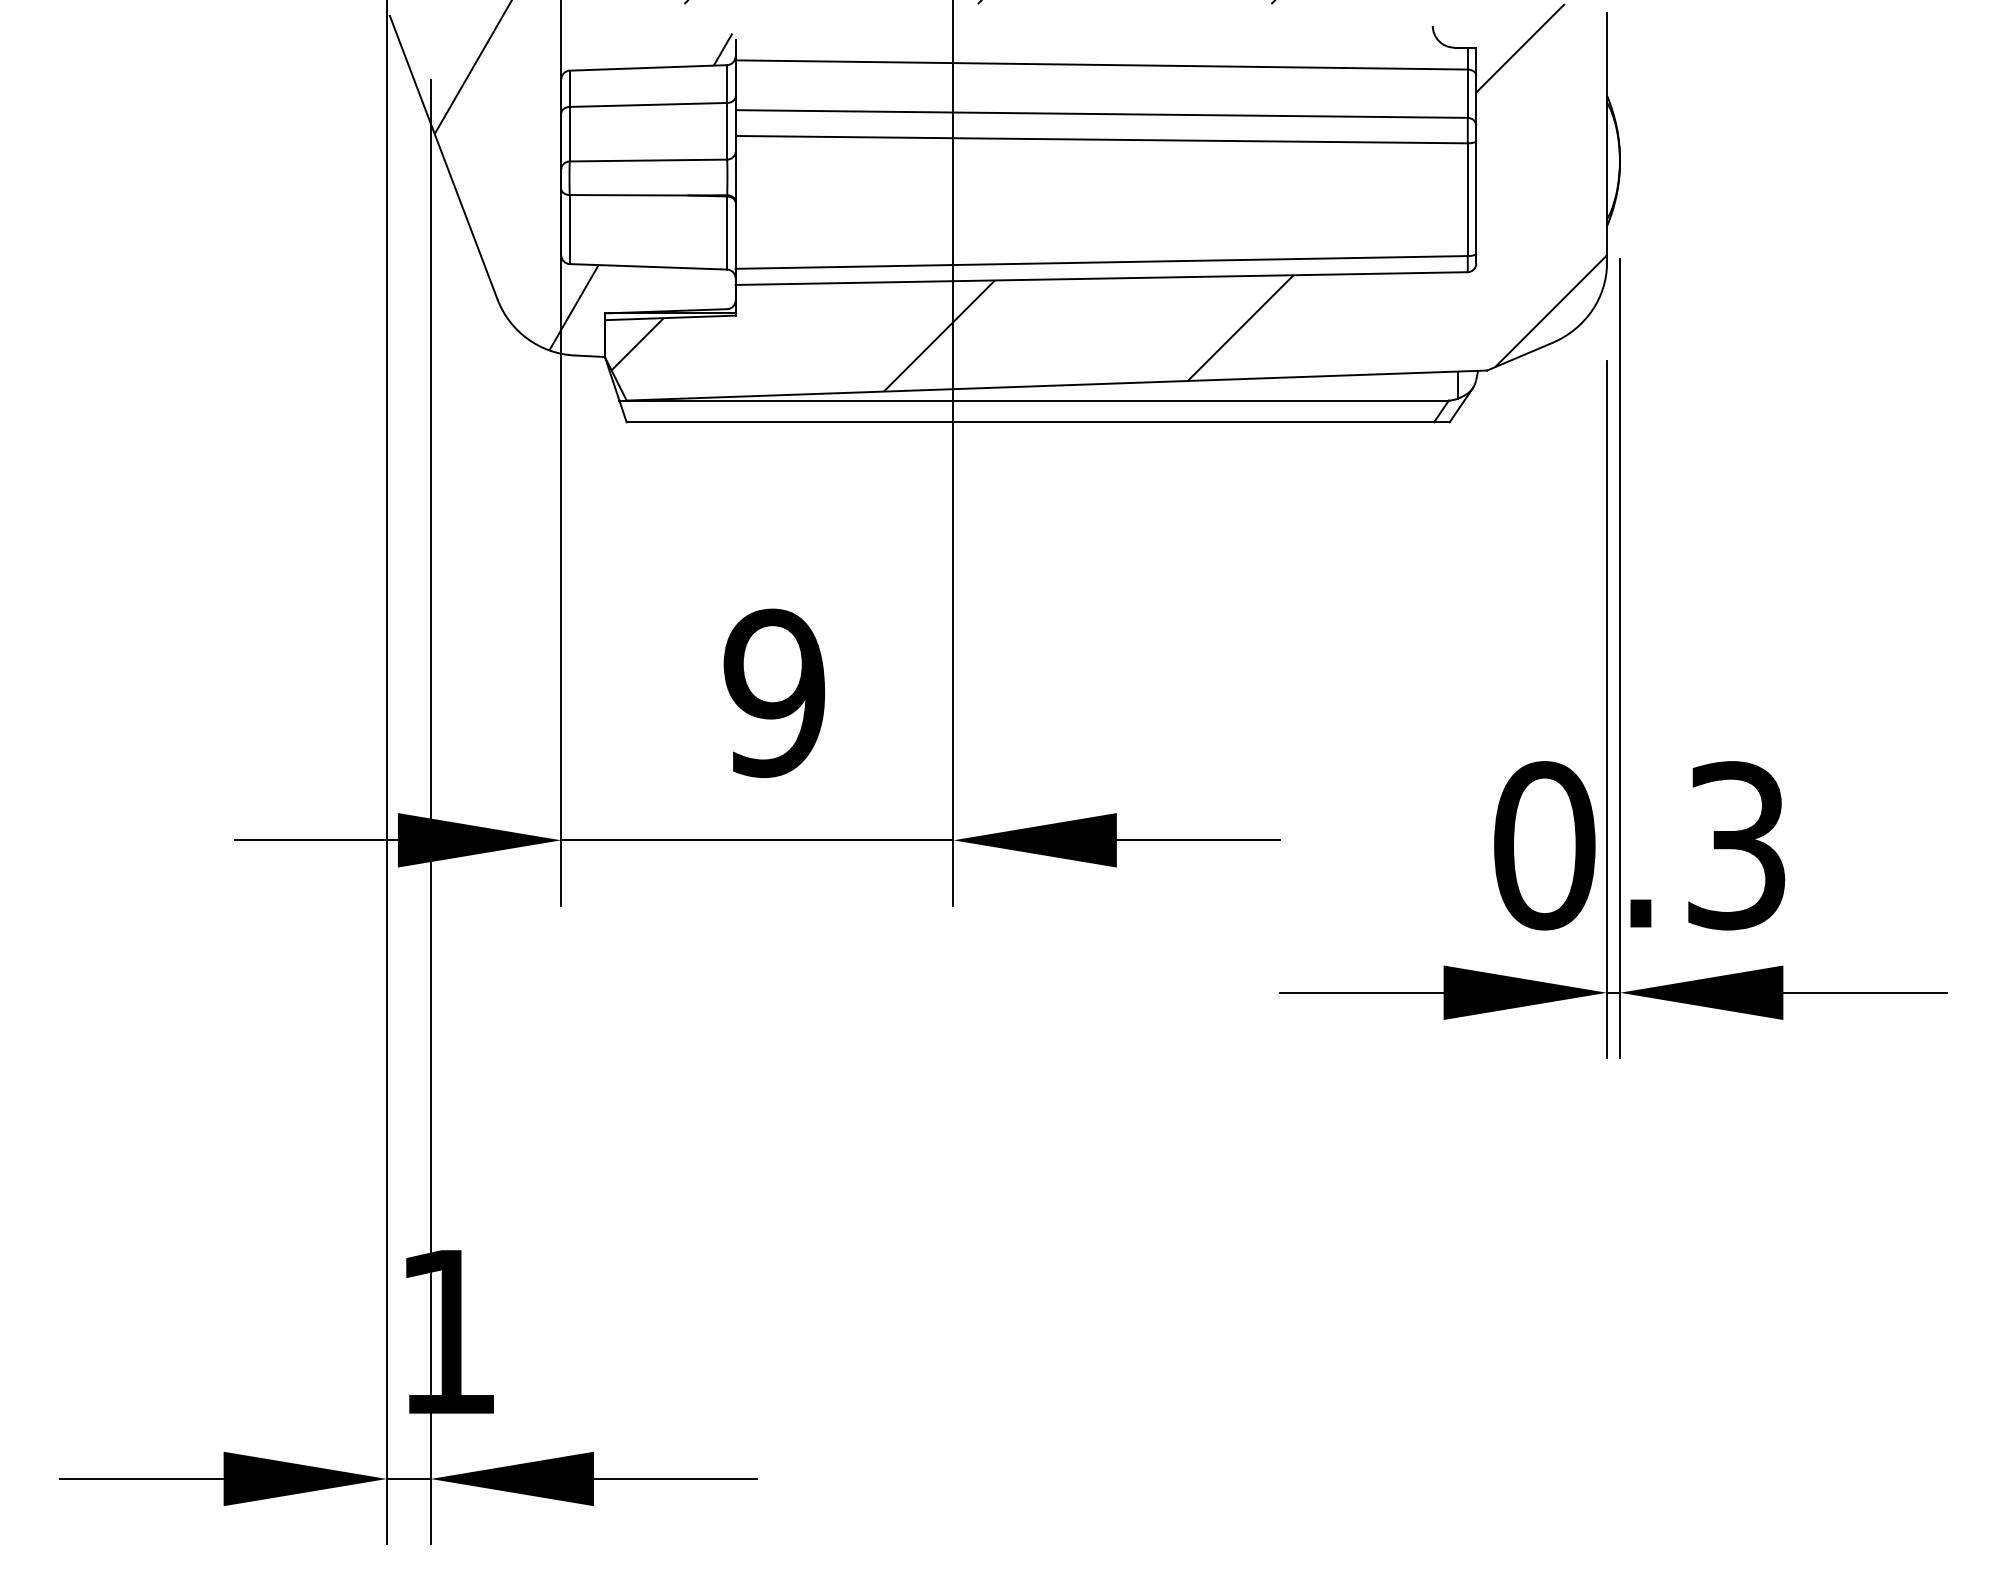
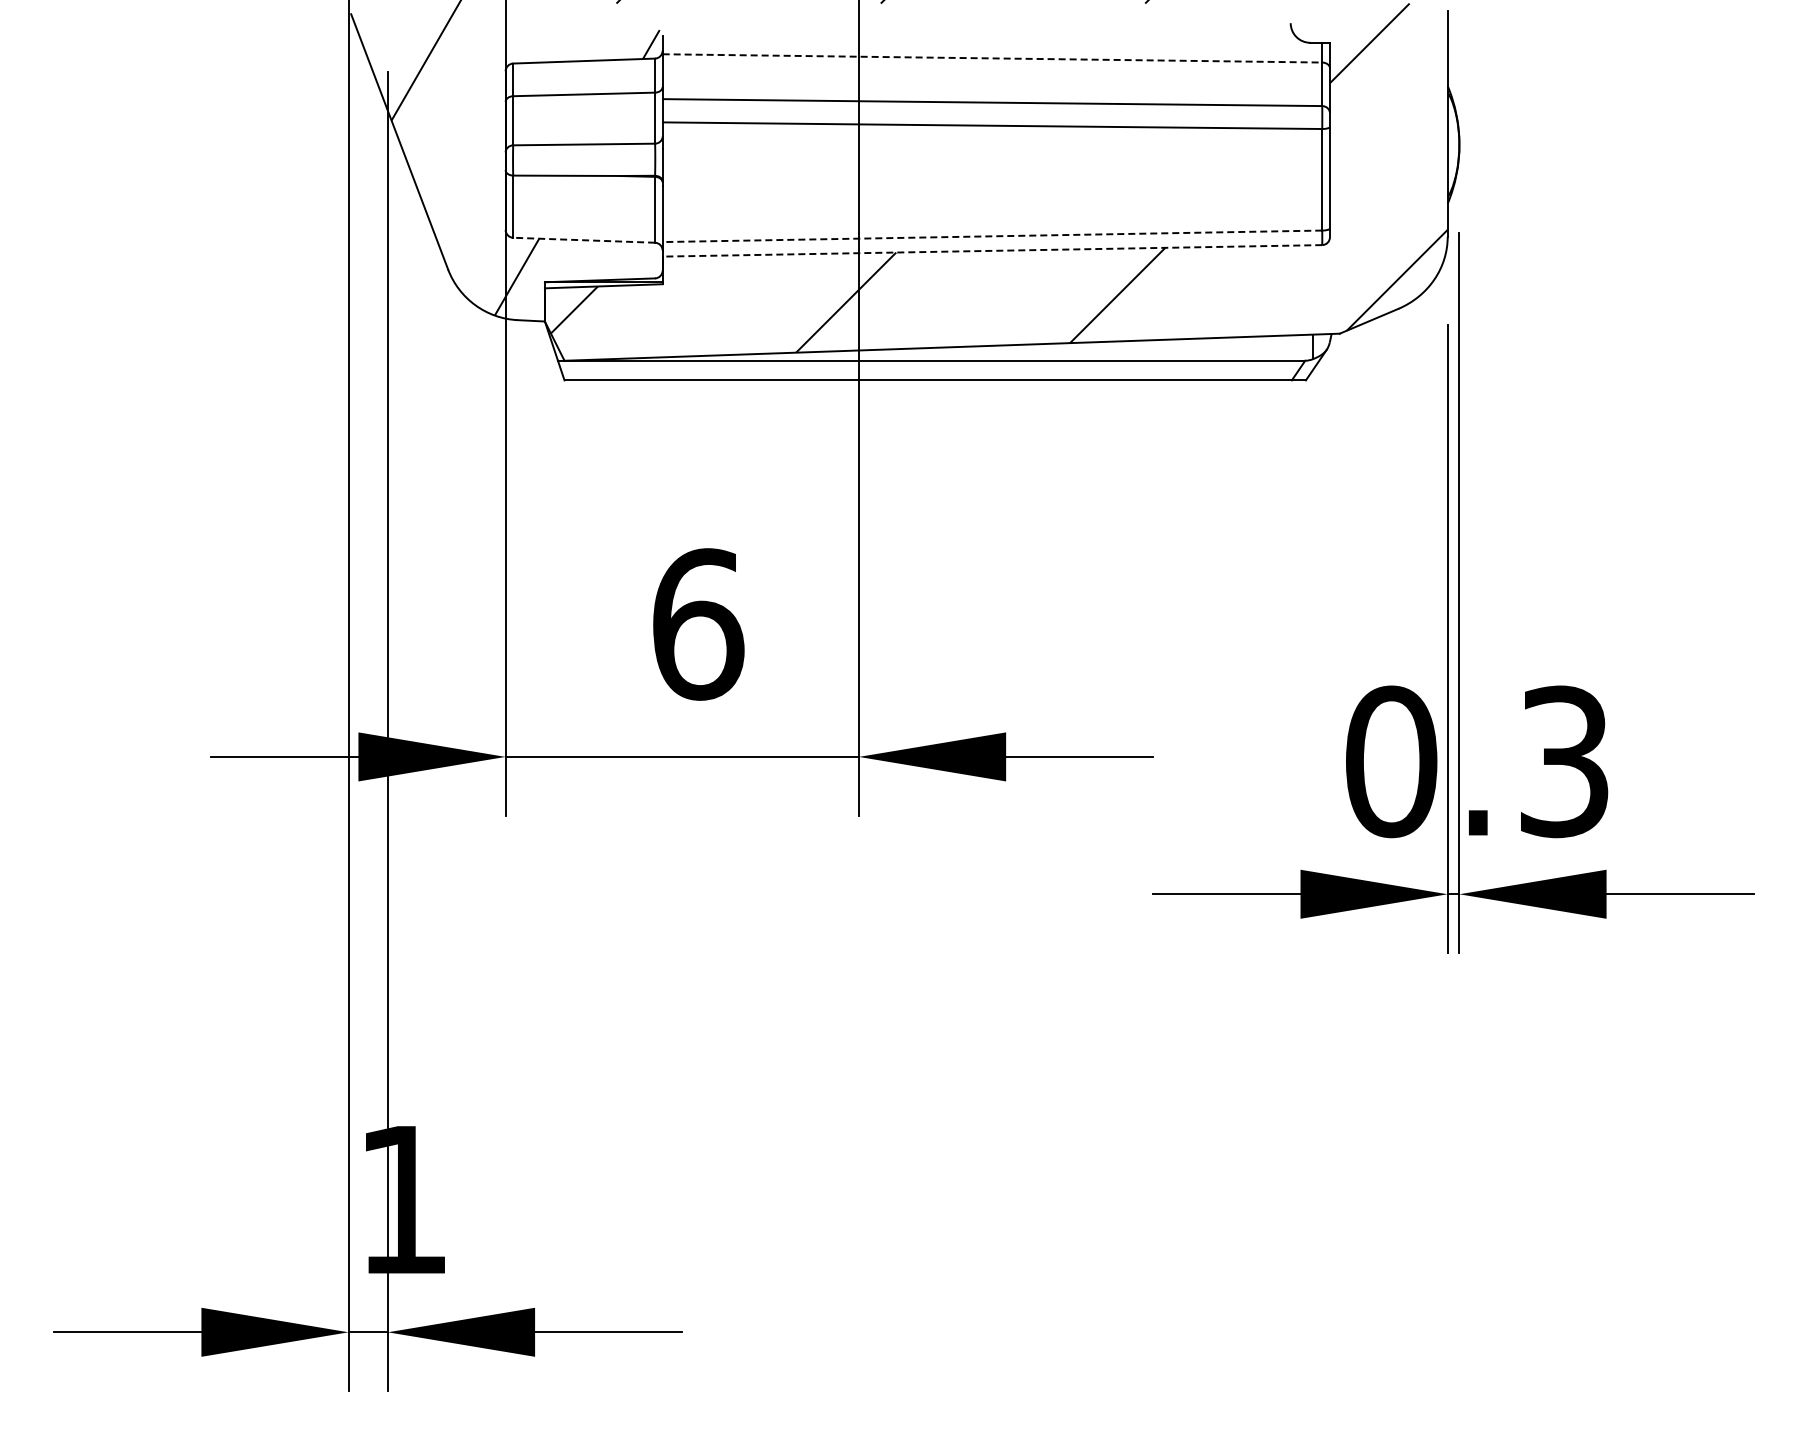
line: (1101, 65) -> (992, 58), solid -> dashed
line: (1101, 262) -> (992, 236), solid -> dashed
line: (648, 267) -> (584, 240), solid -> dashed
line: (1101, 278) -> (992, 250), solid -> dashed
text: (775, 693) -> (698, 624), 9 -> 6

